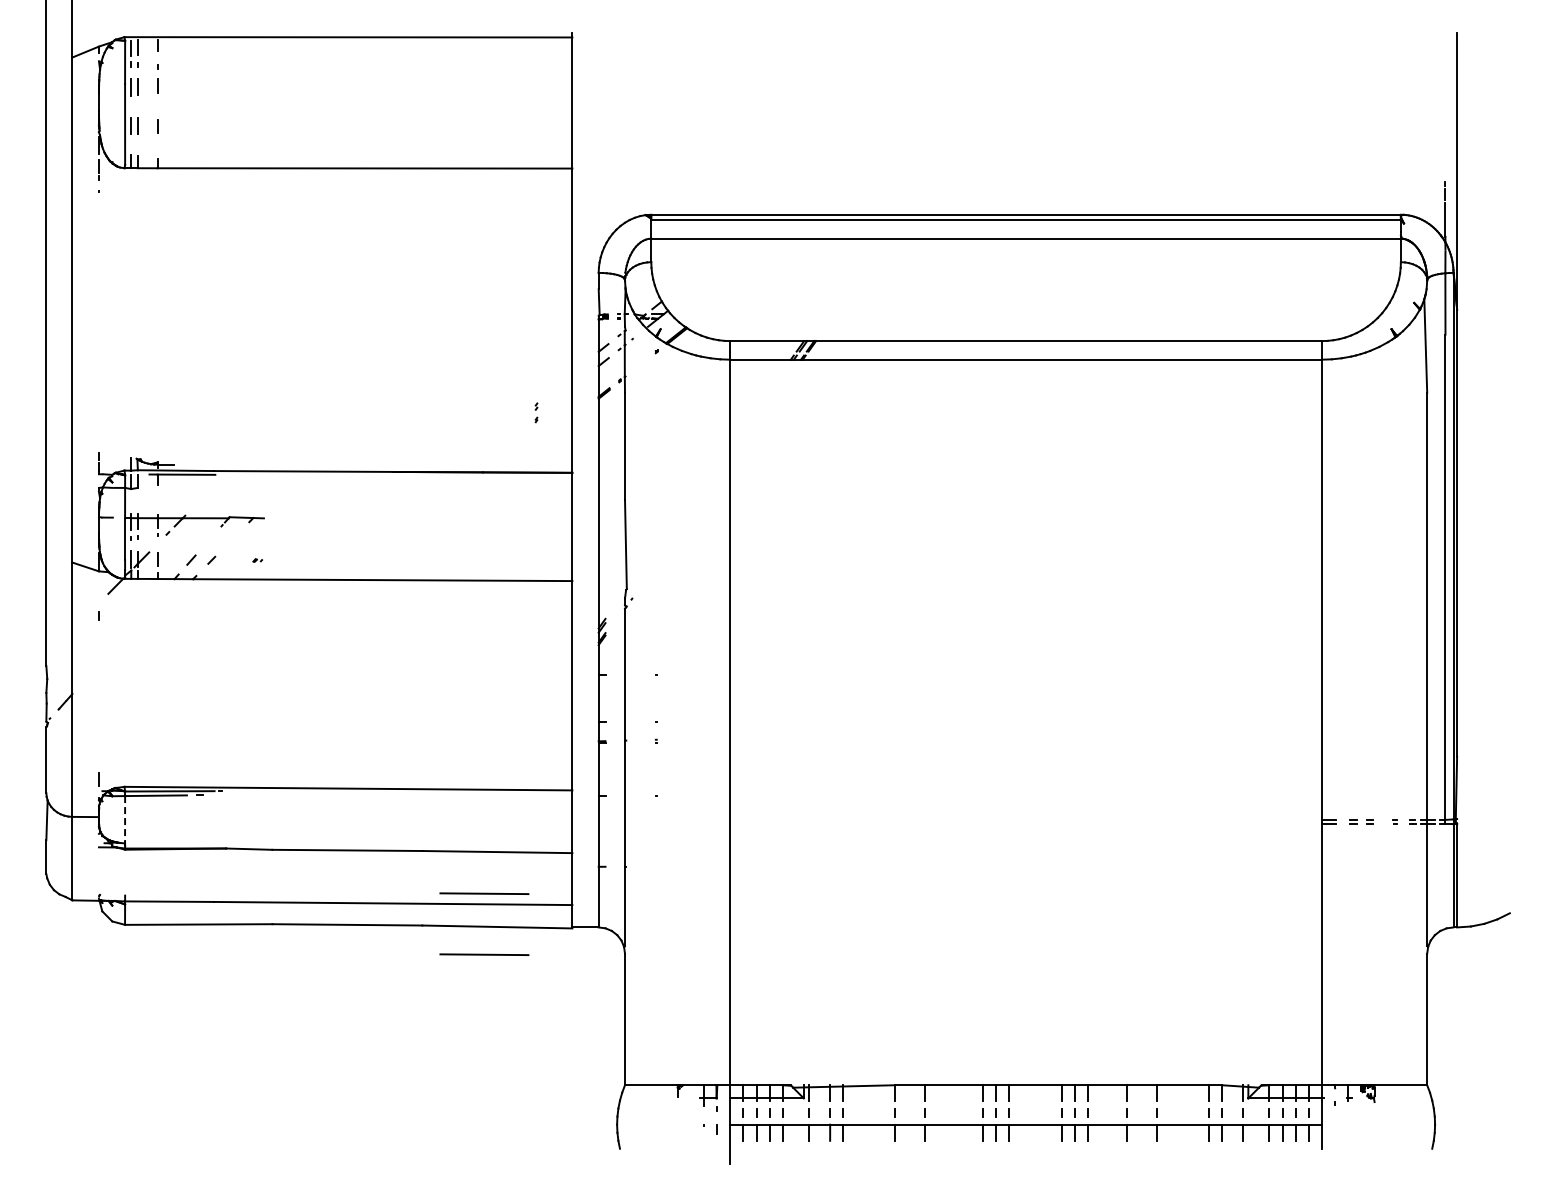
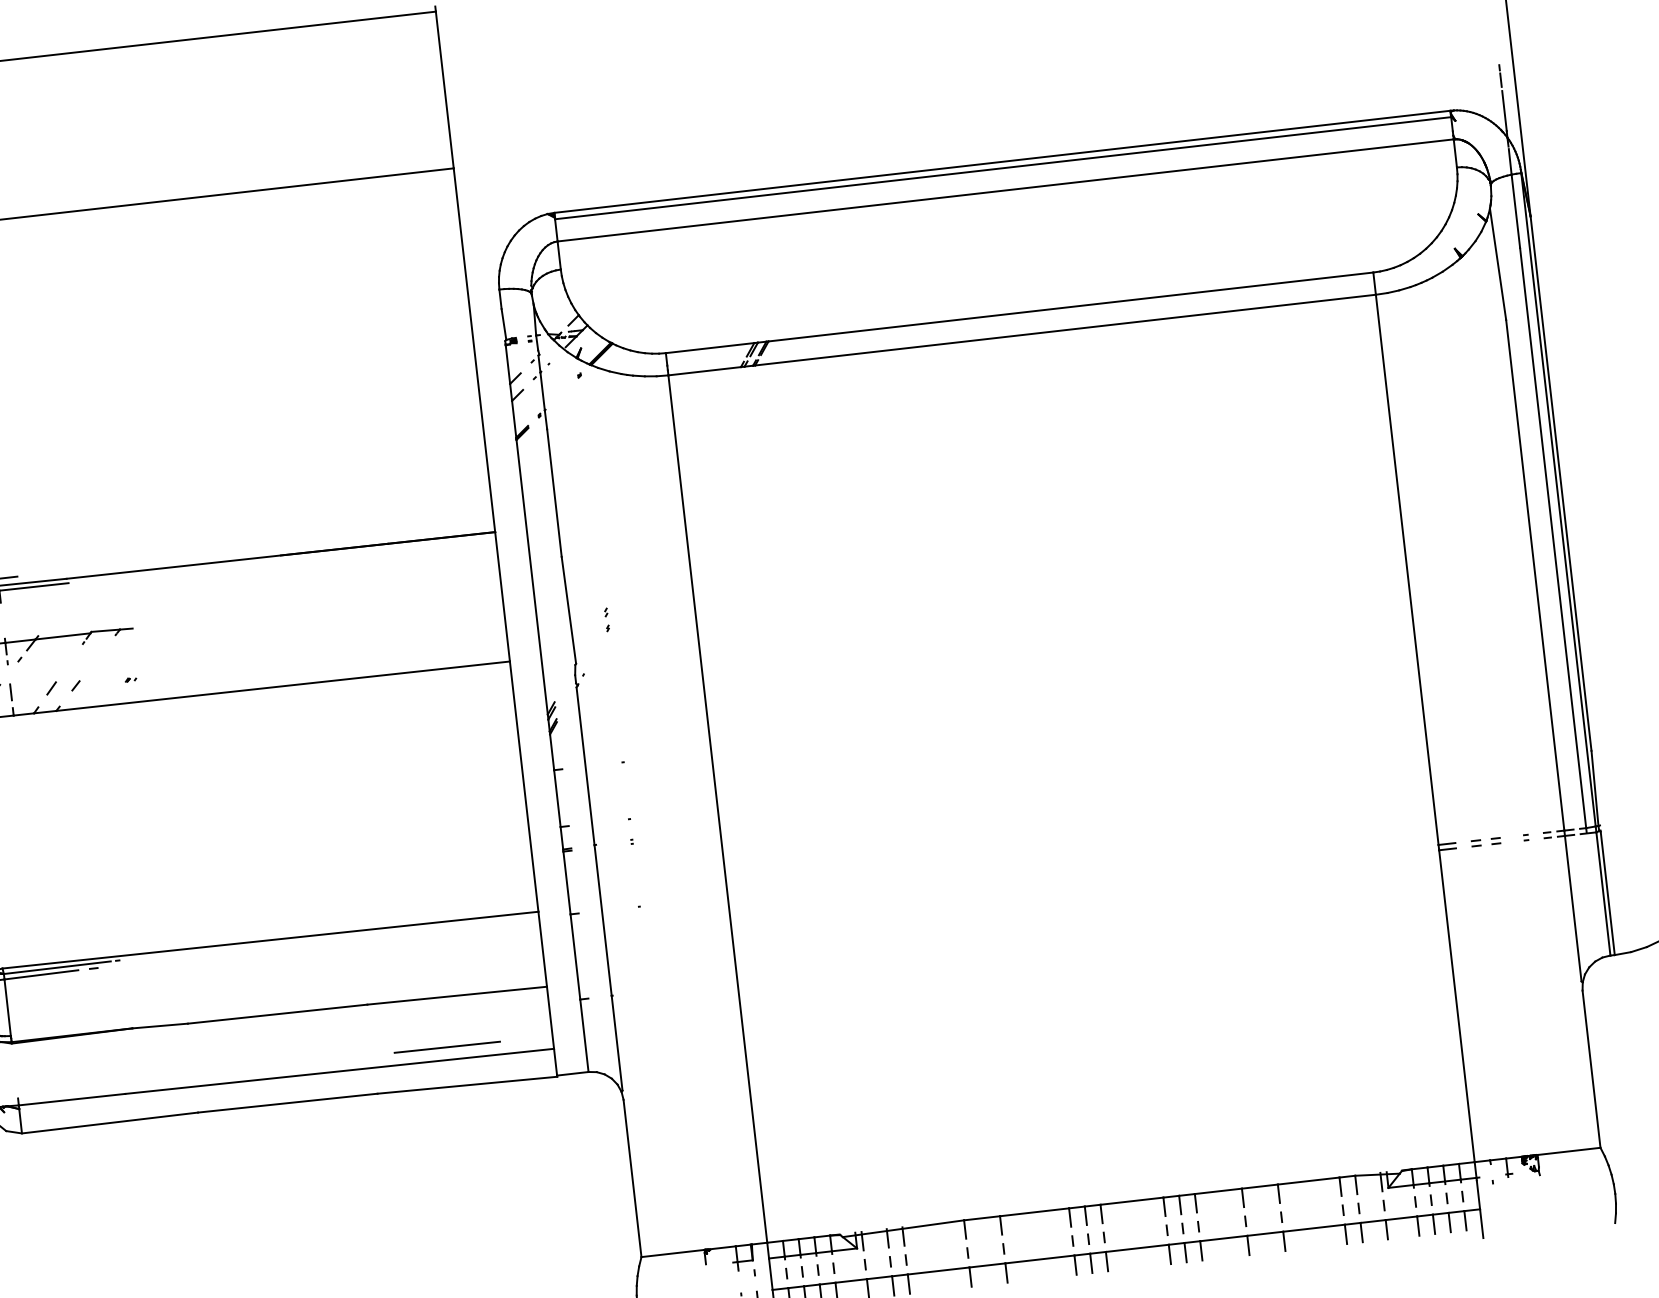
part: (536, 412) -> (606, 619), moved
line: (125, 819) -> (8, 1007), dashed -> solid
line: (484, 954) -> (455, 1119), removed

